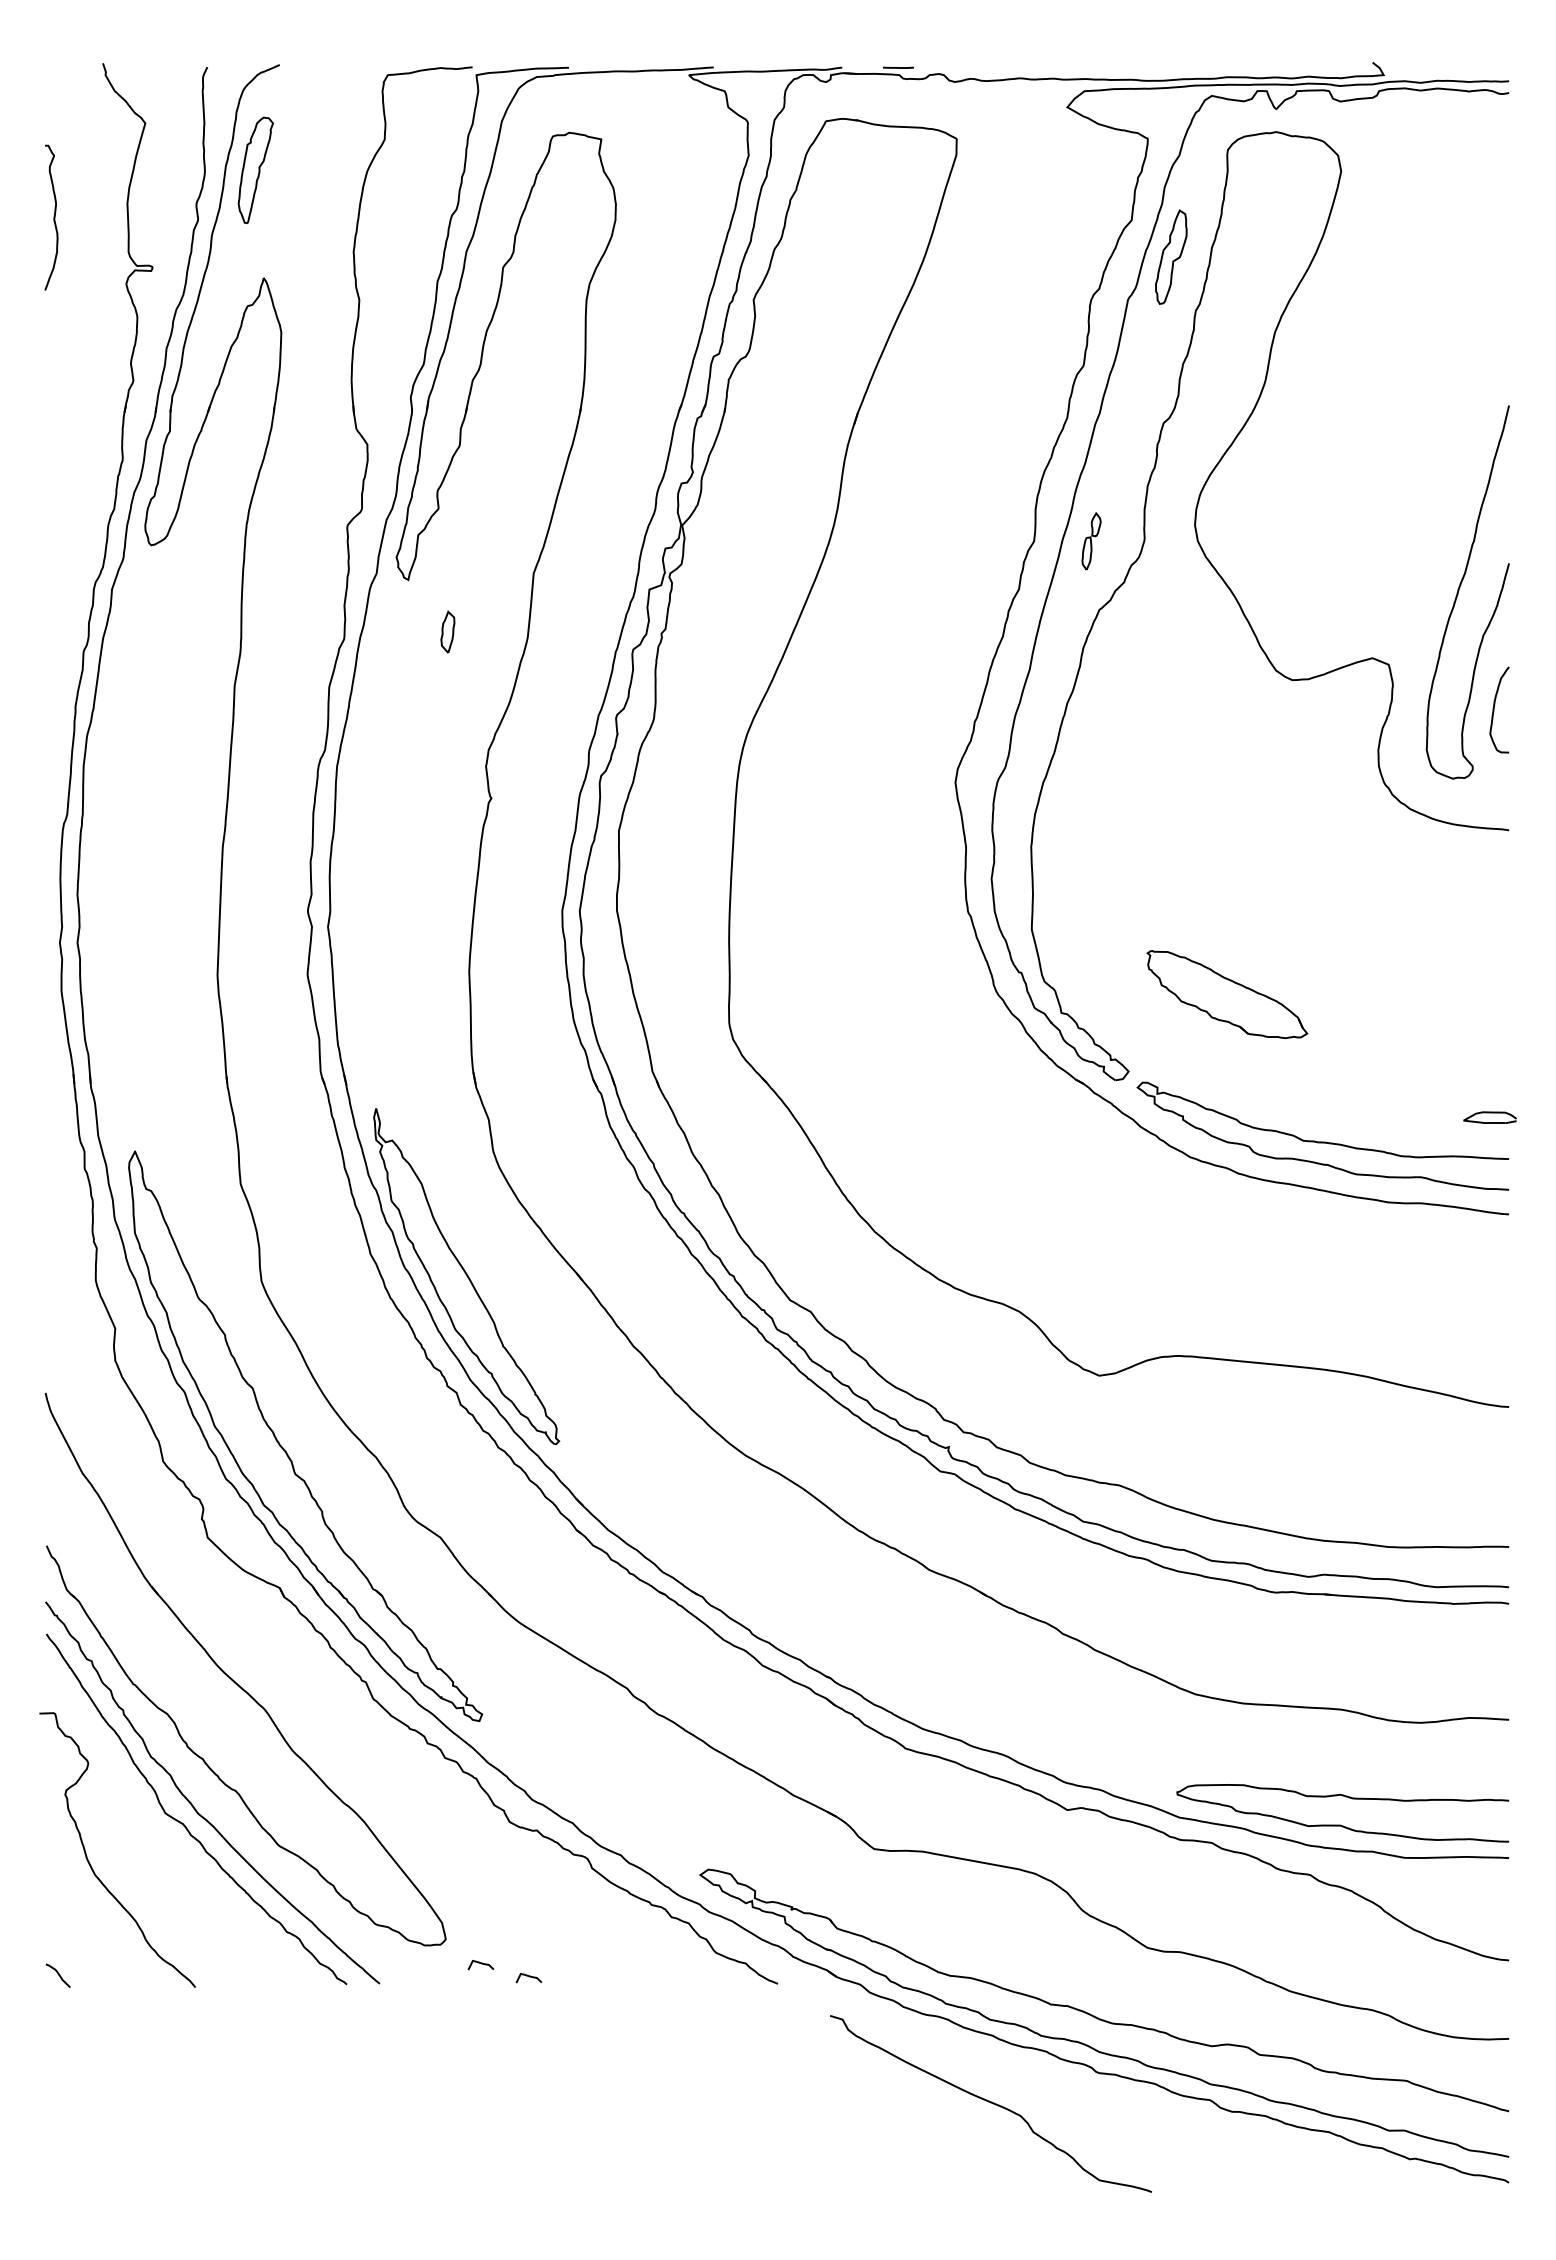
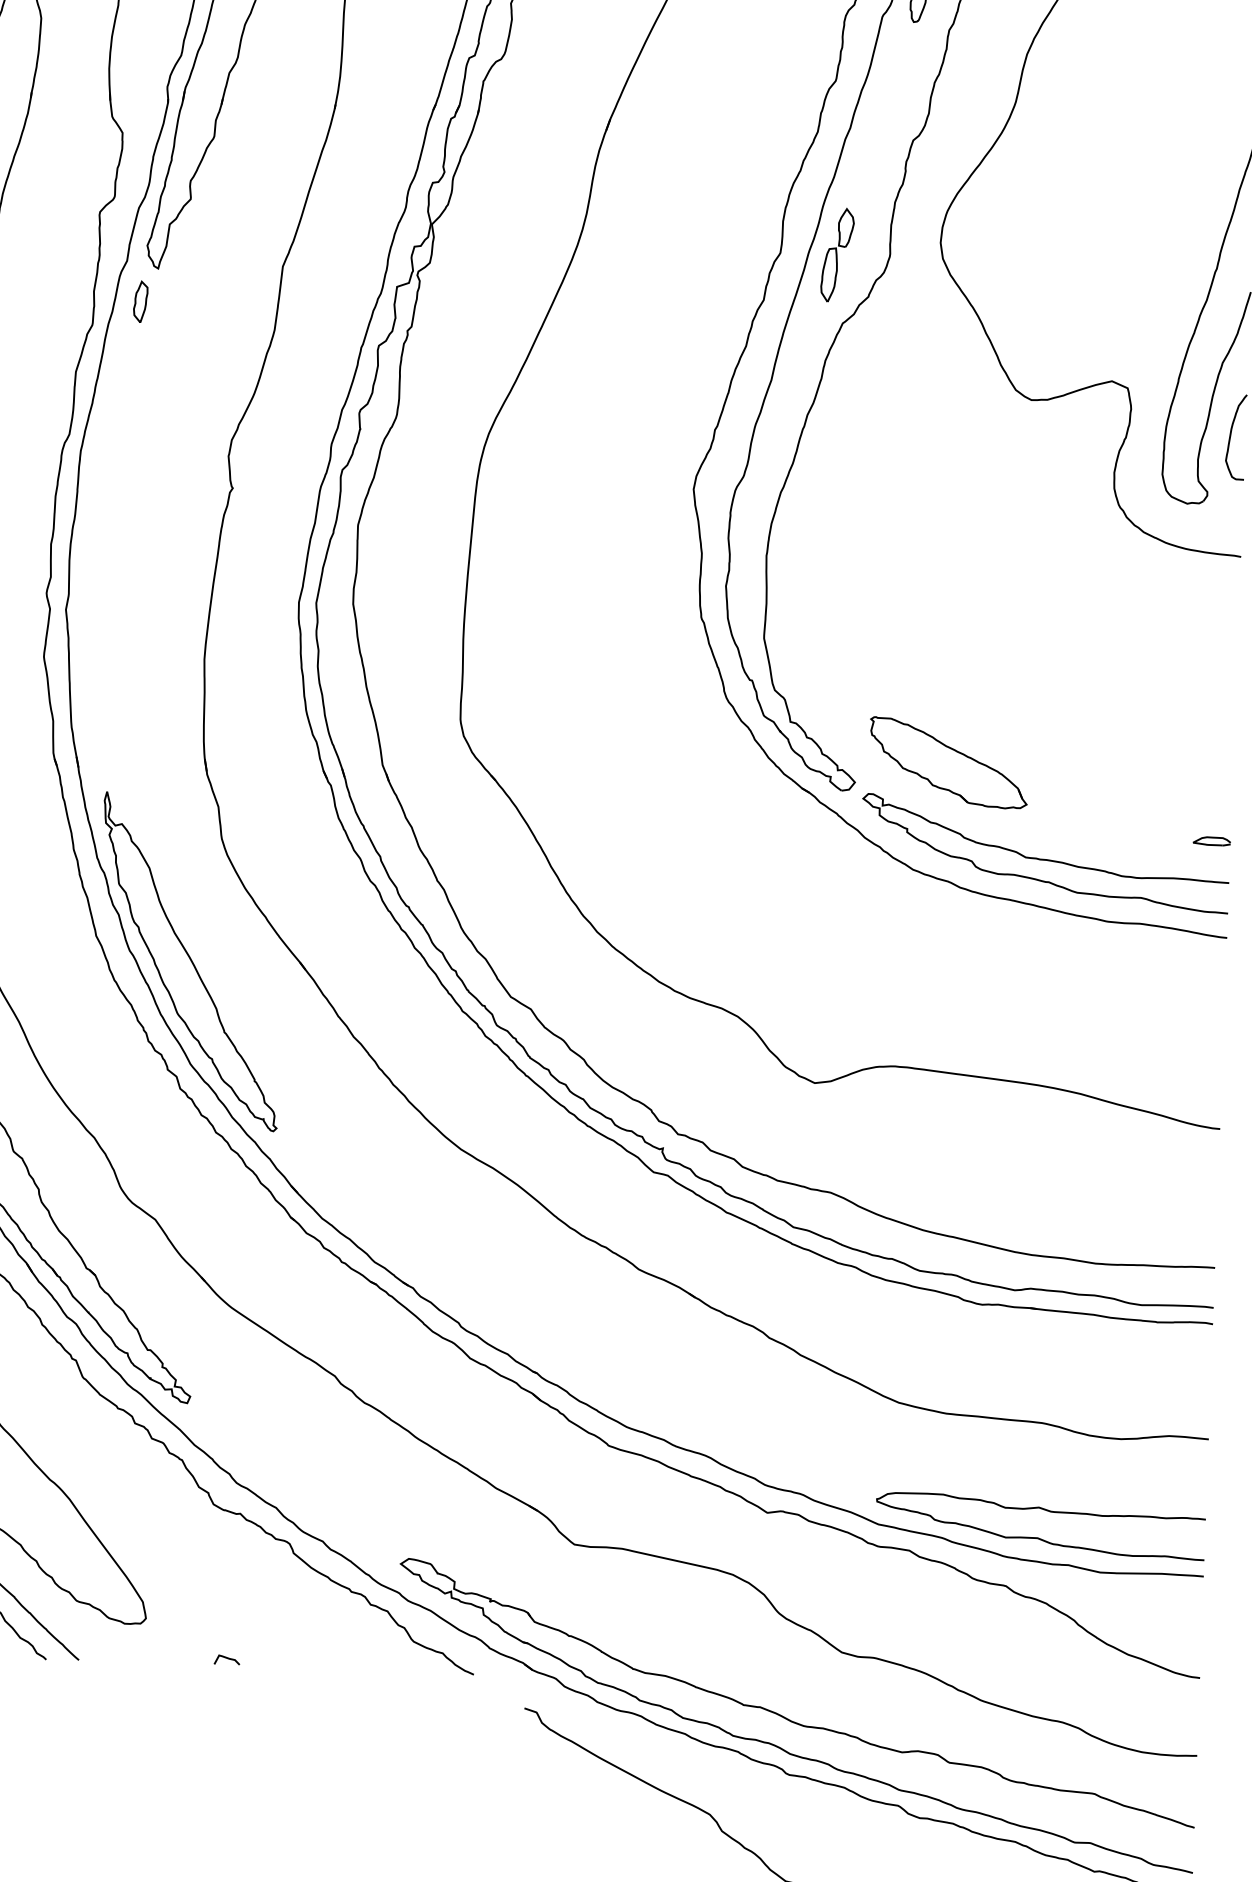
part: (1091, 541) -> (837, 255), size x1.67
part: (447, 631) -> (140, 301), moved
part: (1227, 994) -> (948, 762), moved
part: (1490, 1117) -> (1212, 841), size x0.71
curve: (481, 1964) -> (180, 1644), removed

